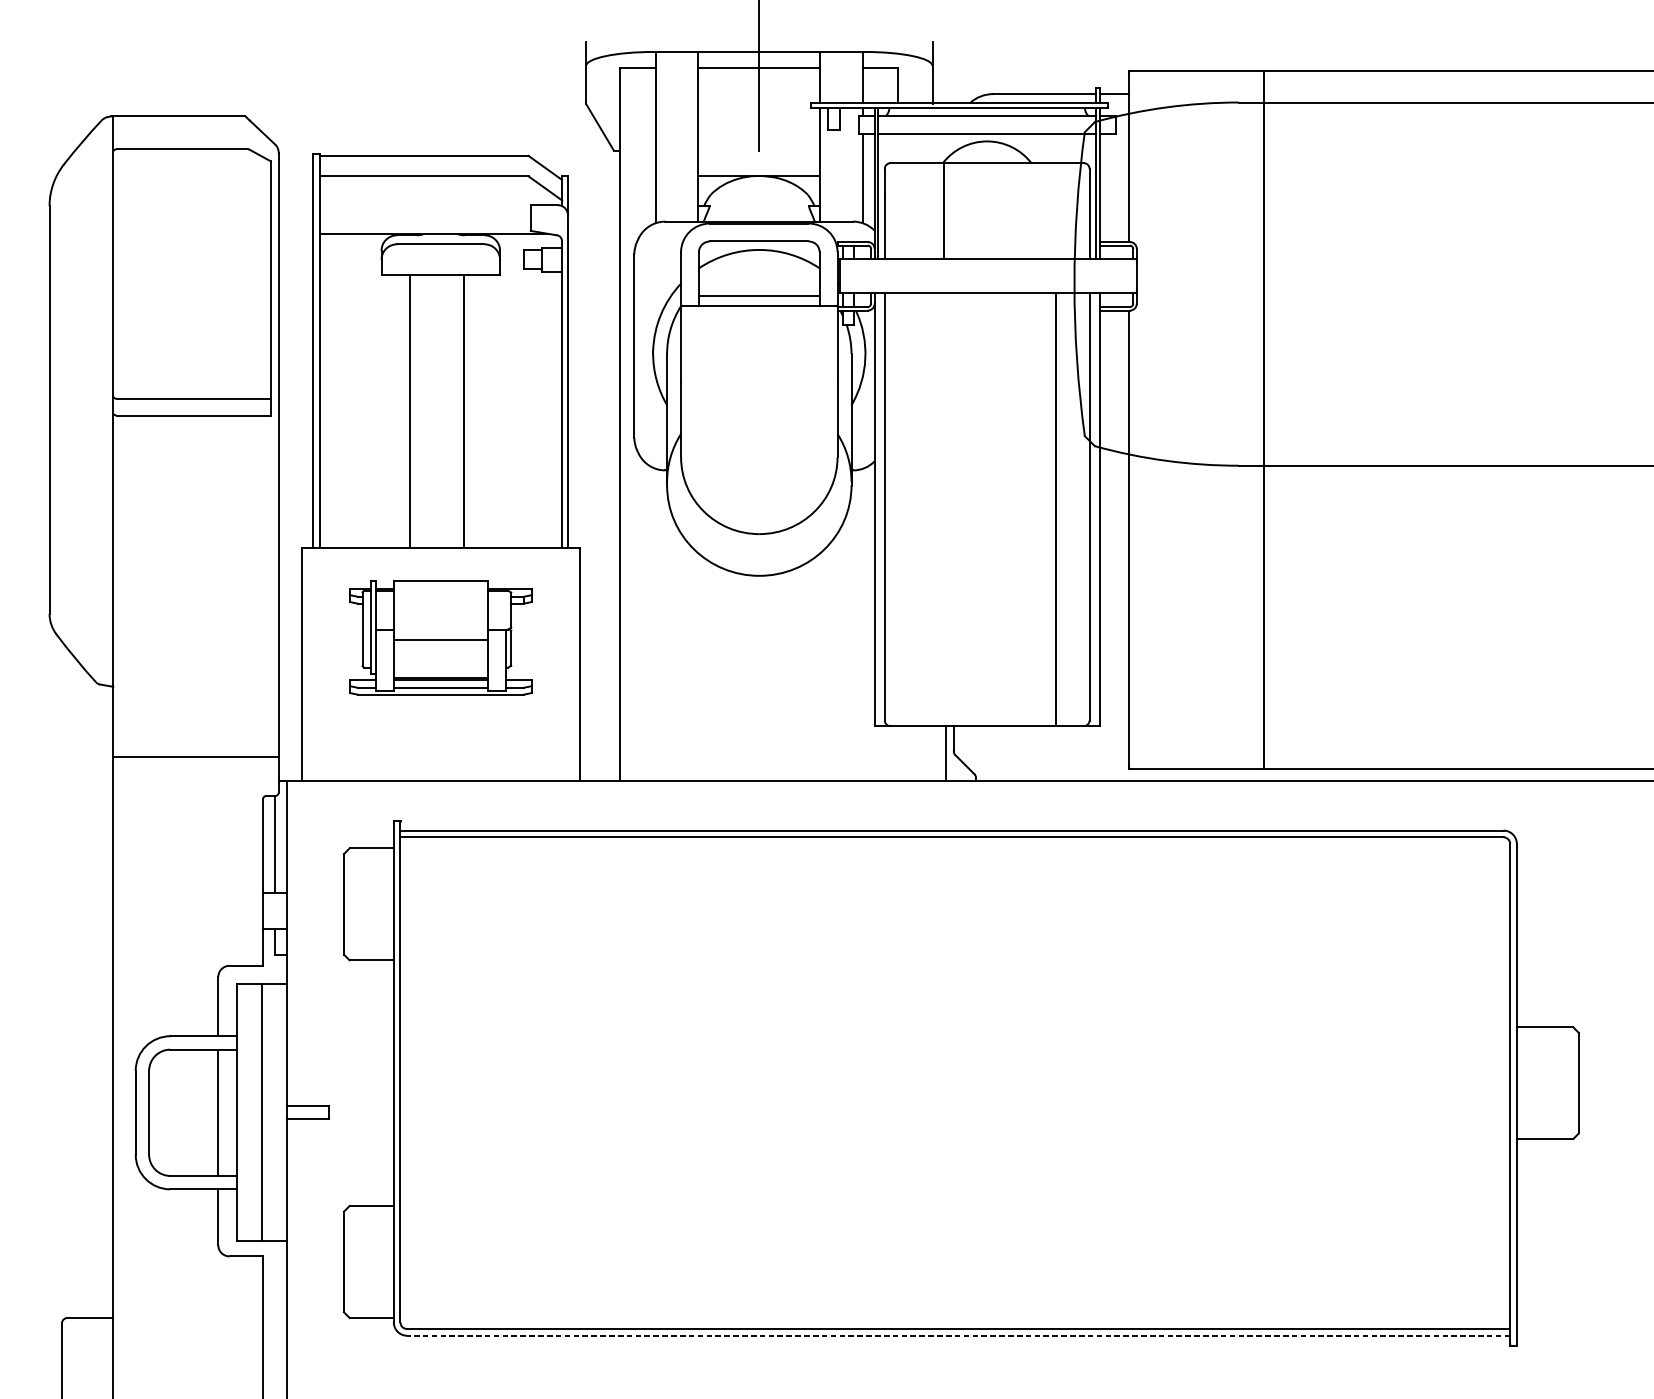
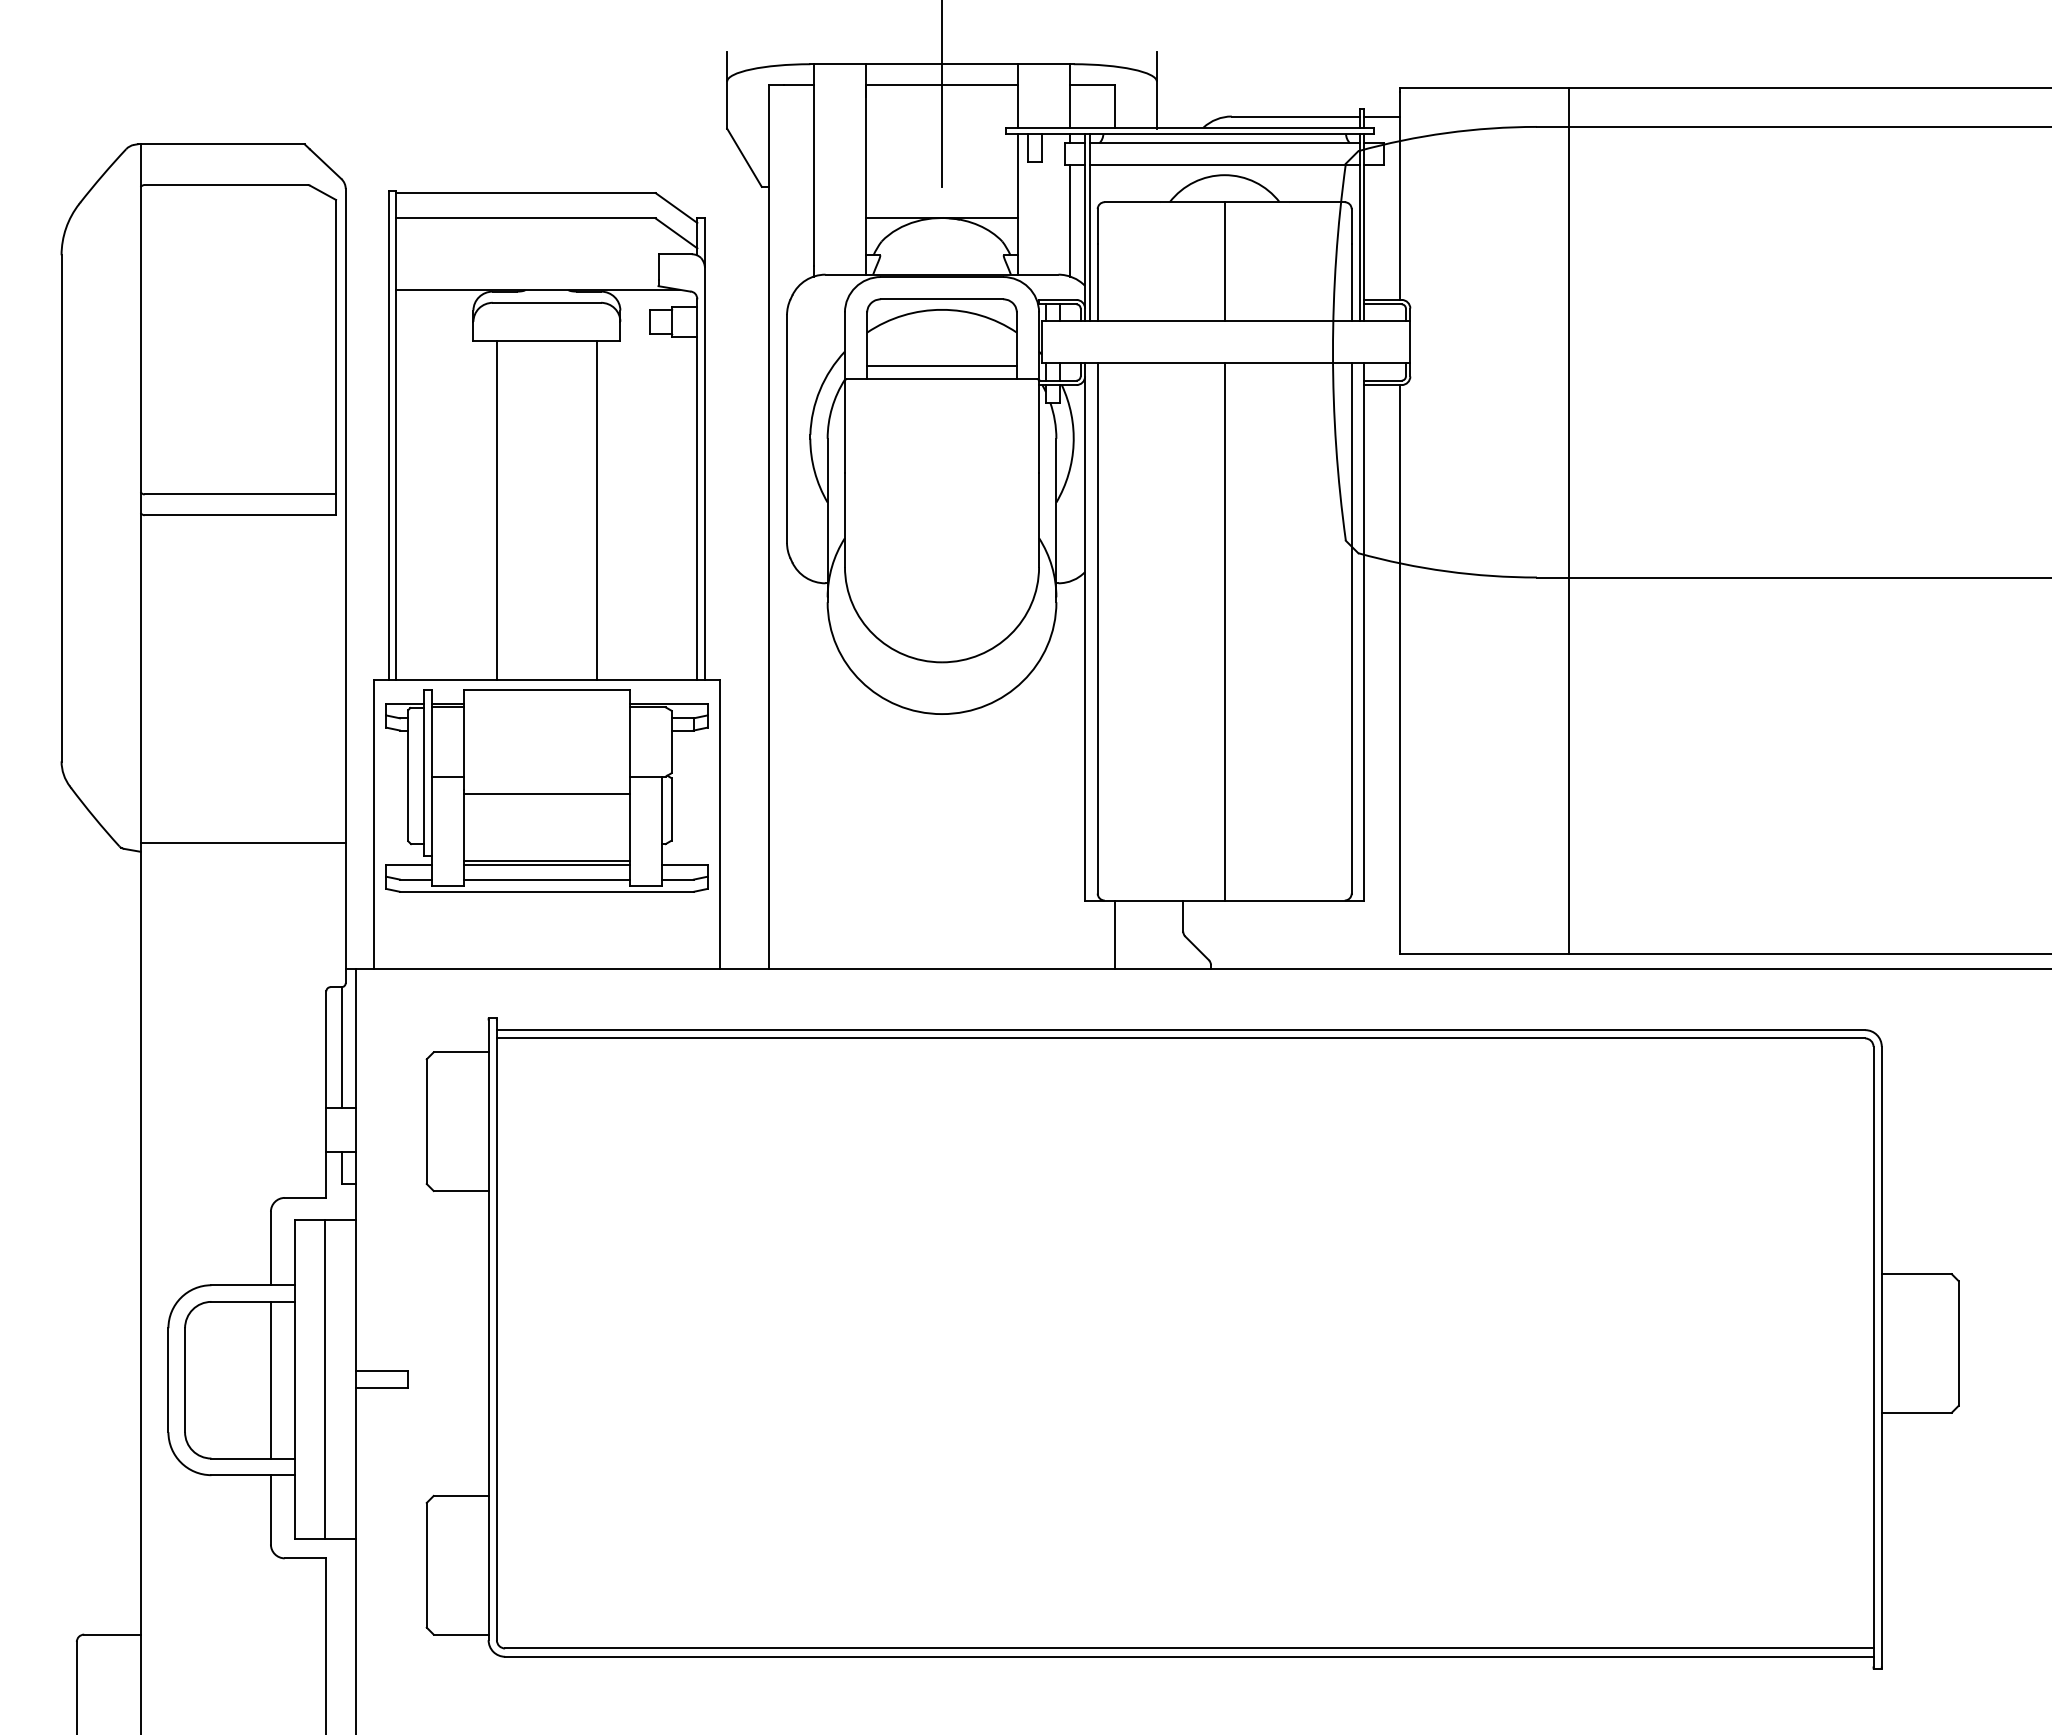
line: (943, 211) -> (1224, 261), moved
line: (409, 411) -> (596, 510), moved
line: (464, 411) -> (497, 510), moved
line: (1055, 509) -> (1224, 631), moved
part: (440, 637) -> (546, 790), size x1.43
line: (945, 753) -> (1114, 934), moved
line: (195, 757) -> (242, 843), moved
line: (957, 1335) -> (1188, 1656), dashed -> solid

